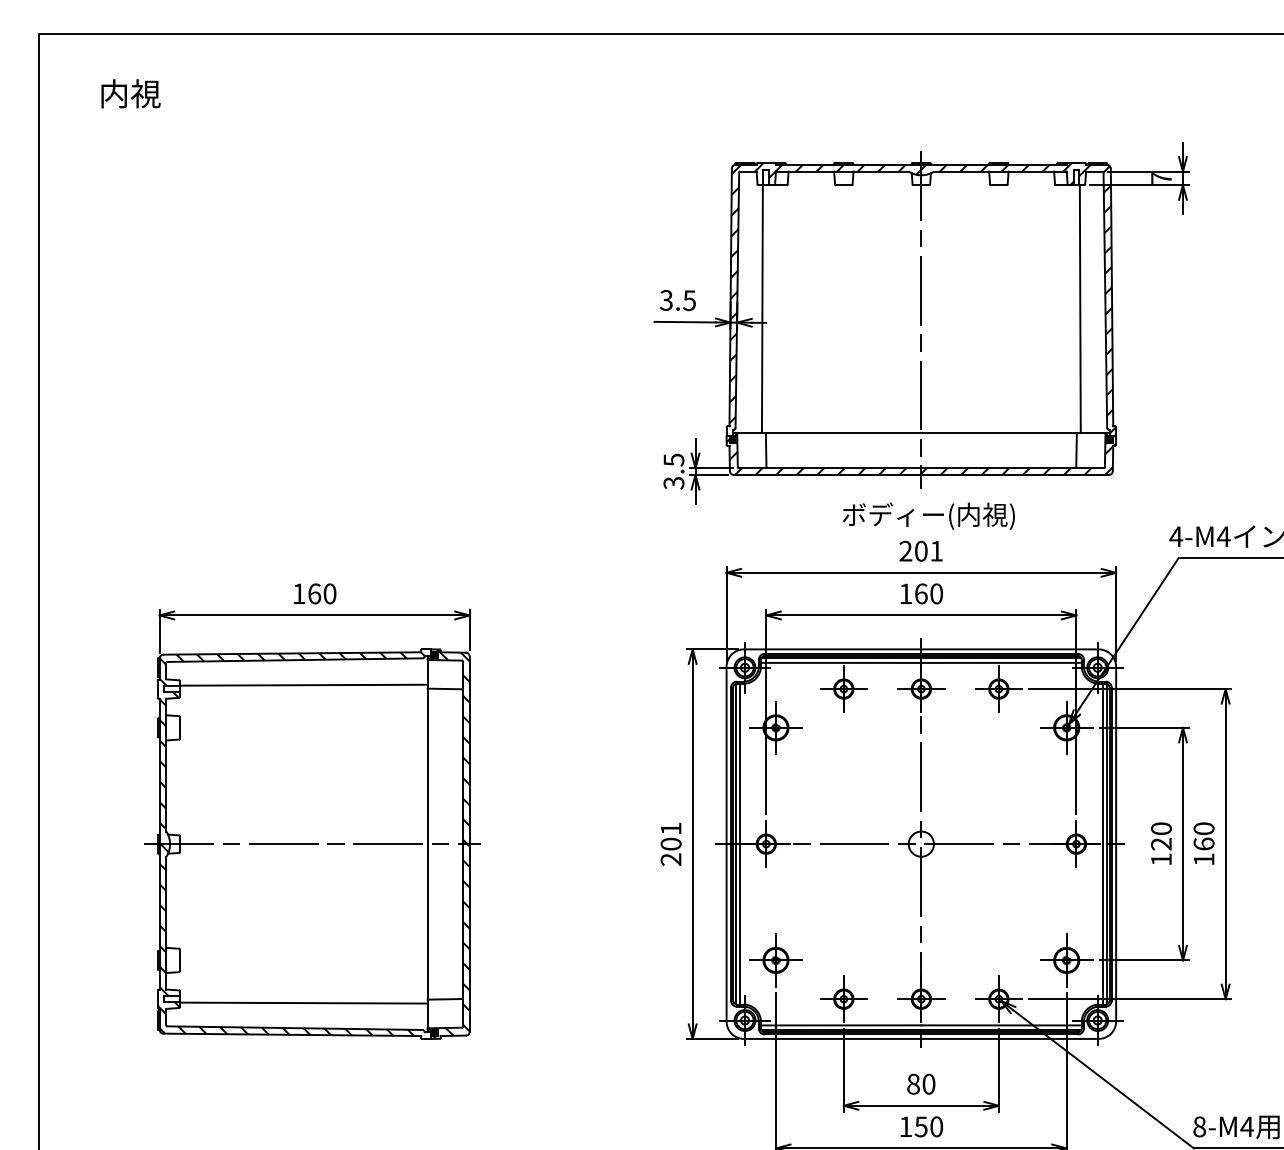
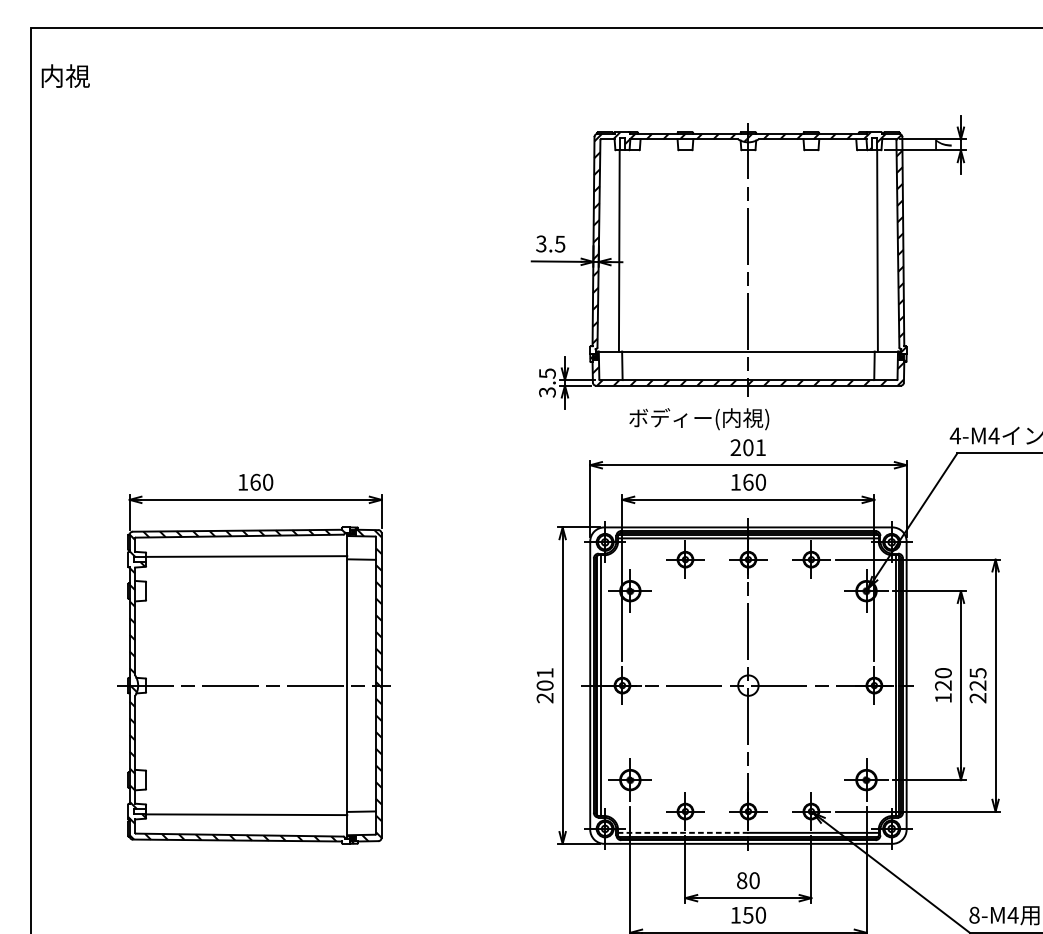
text: (130, 93) -> (65, 75), moved
text: (928, 515) -> (698, 418), moved
text: (1203, 843) -> (977, 685), 160 -> 225
line: (840, 1025) -> (682, 832), solid -> dashed

